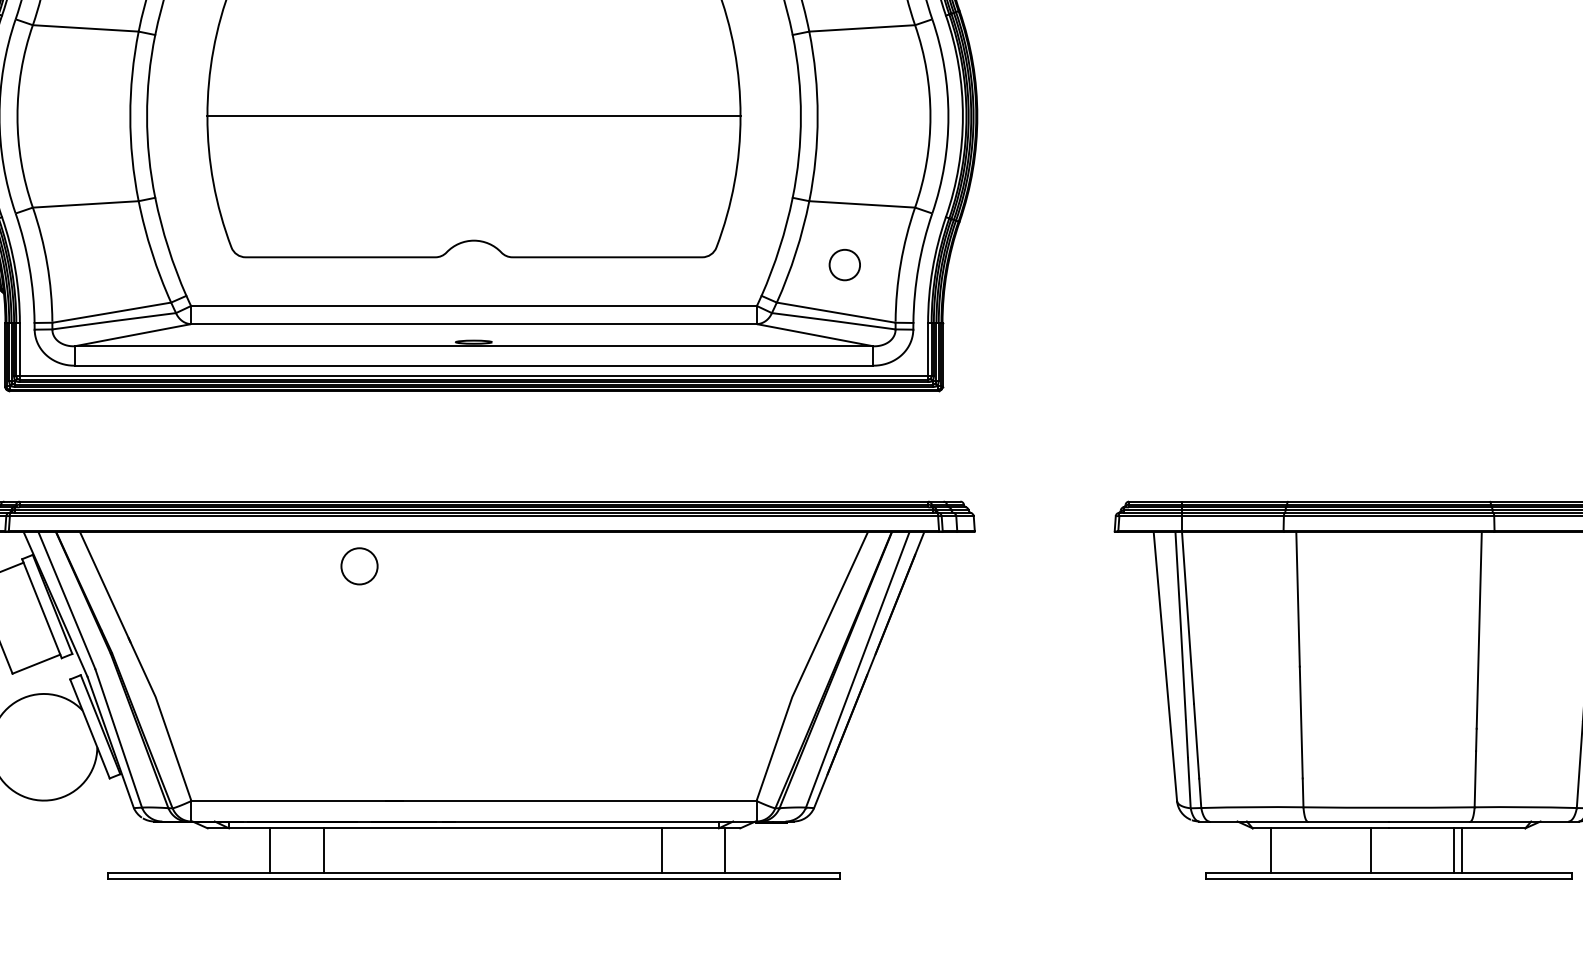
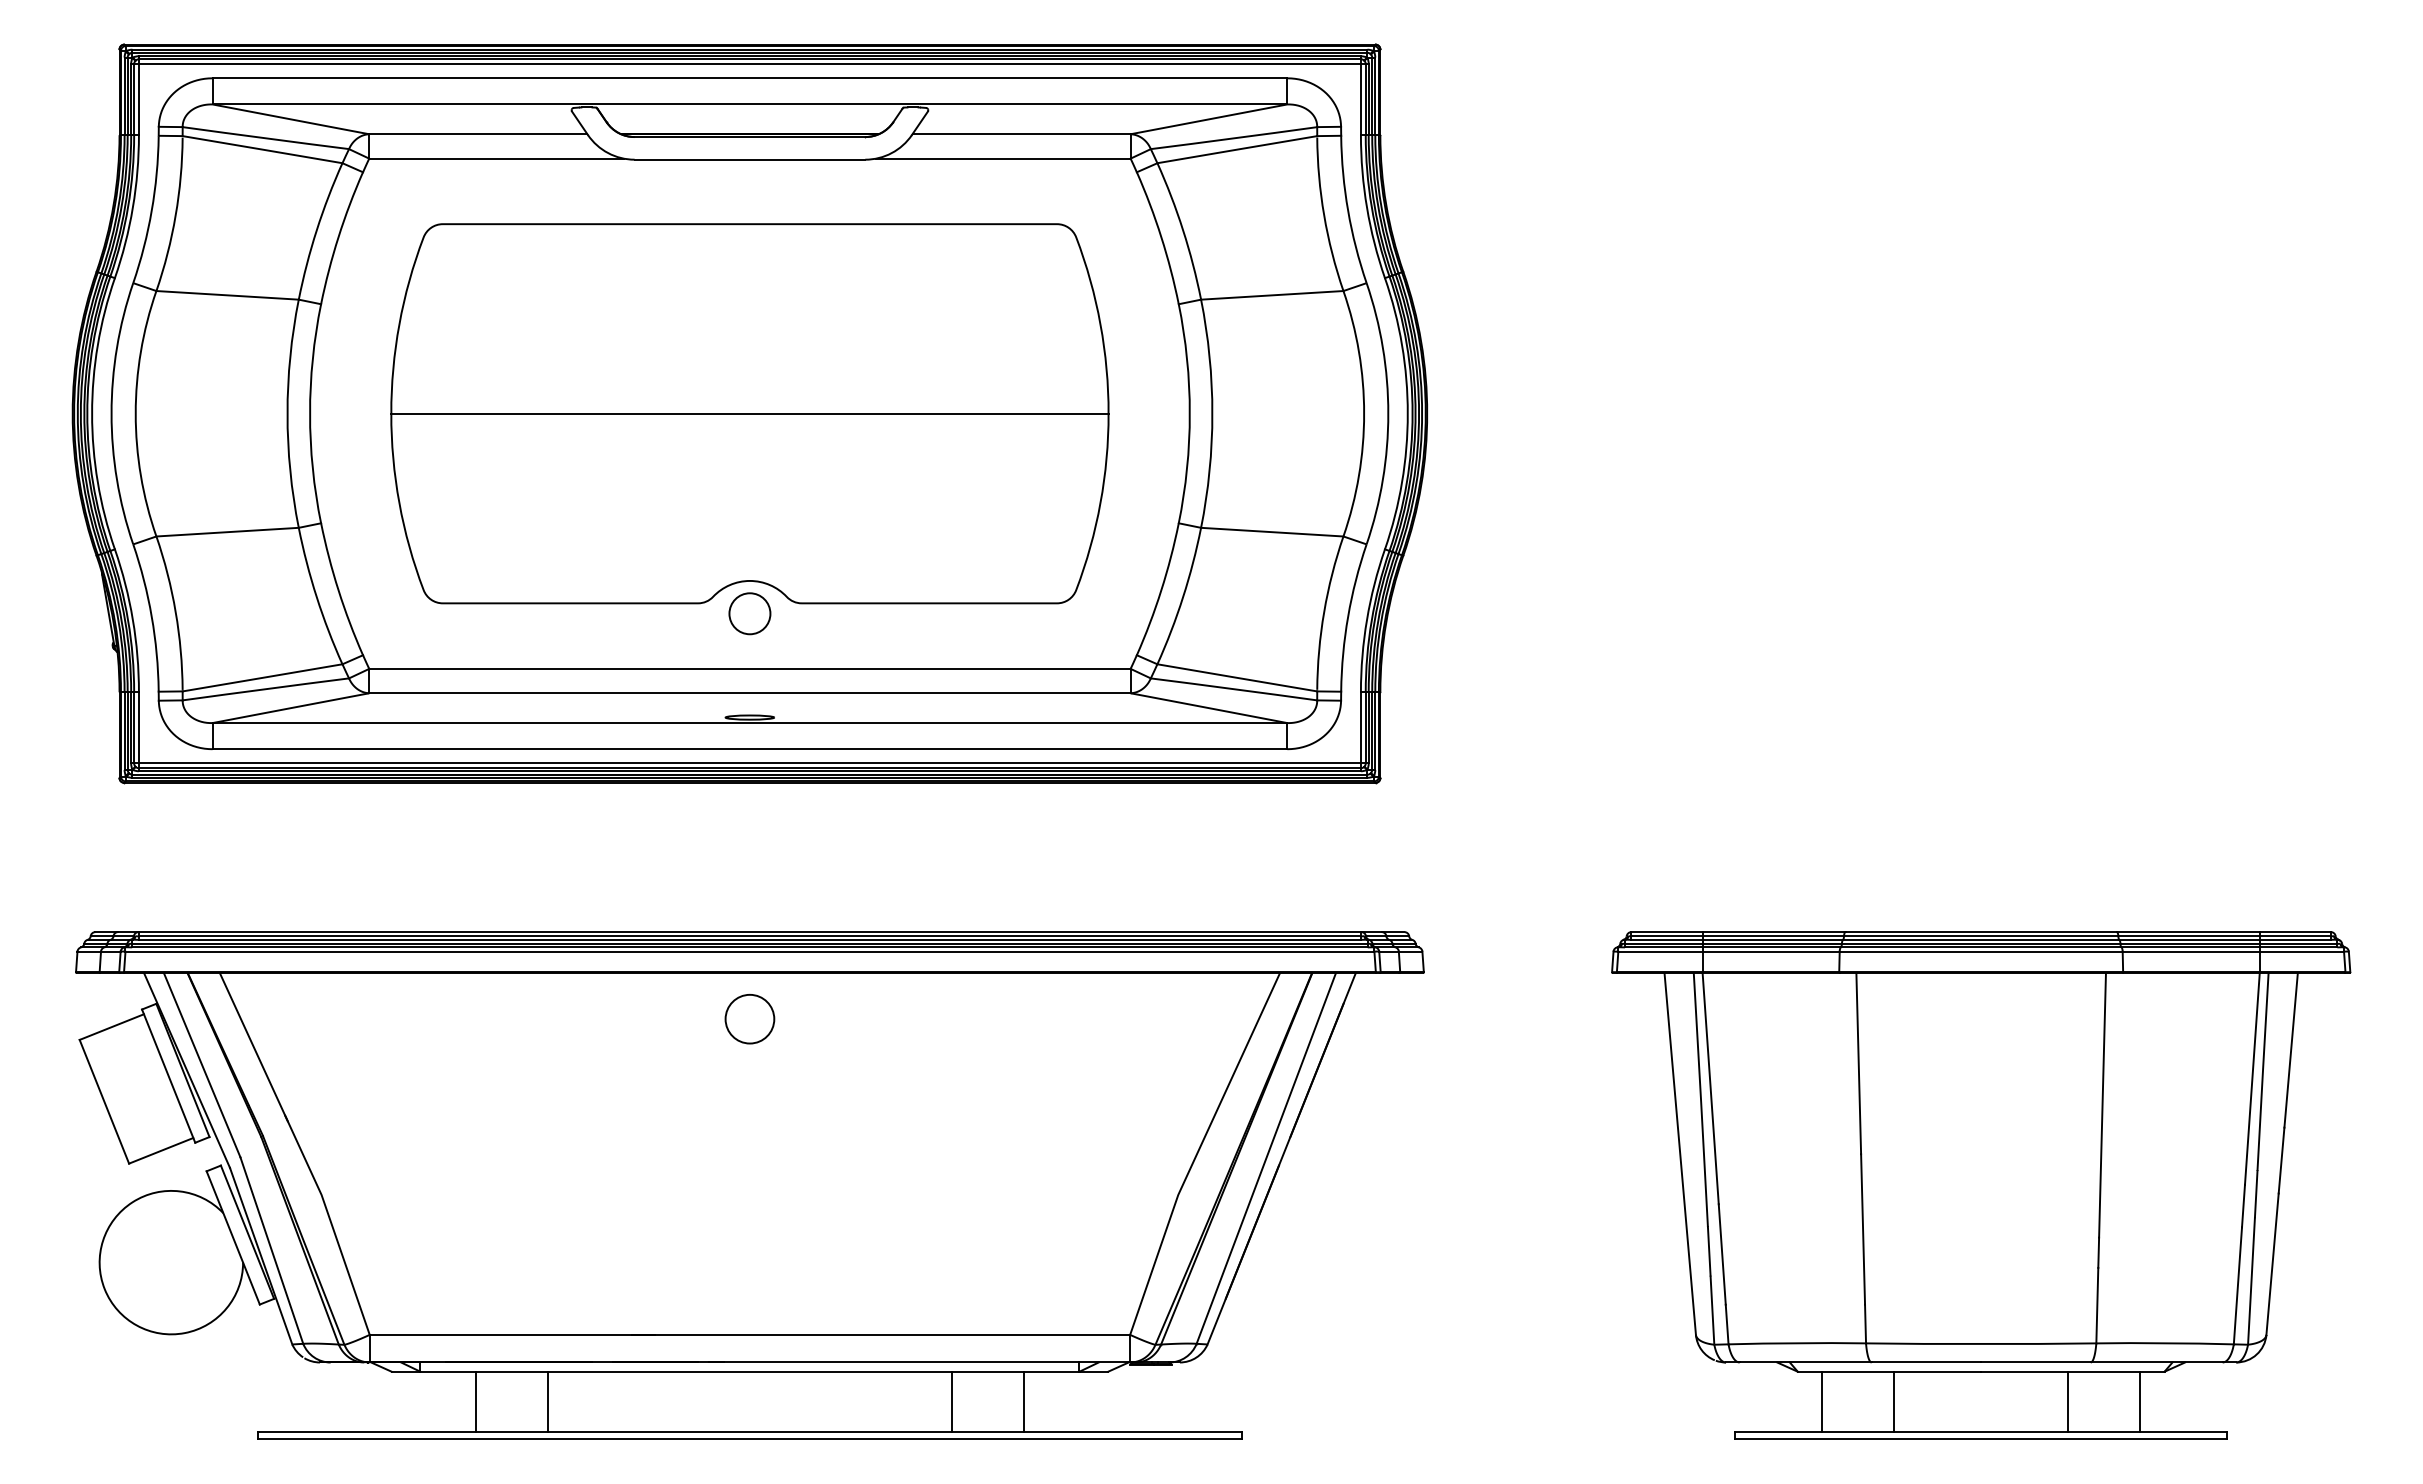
circle: (844, 264) -> (749, 613), moved
circle: (359, 566) -> (749, 1019), moved
line: (662, 850) -> (952, 1401), moved
line: (724, 850) -> (1024, 1401), moved
line: (1371, 850) -> (1894, 1401), moved
line: (1462, 850) -> (2140, 1401), moved

